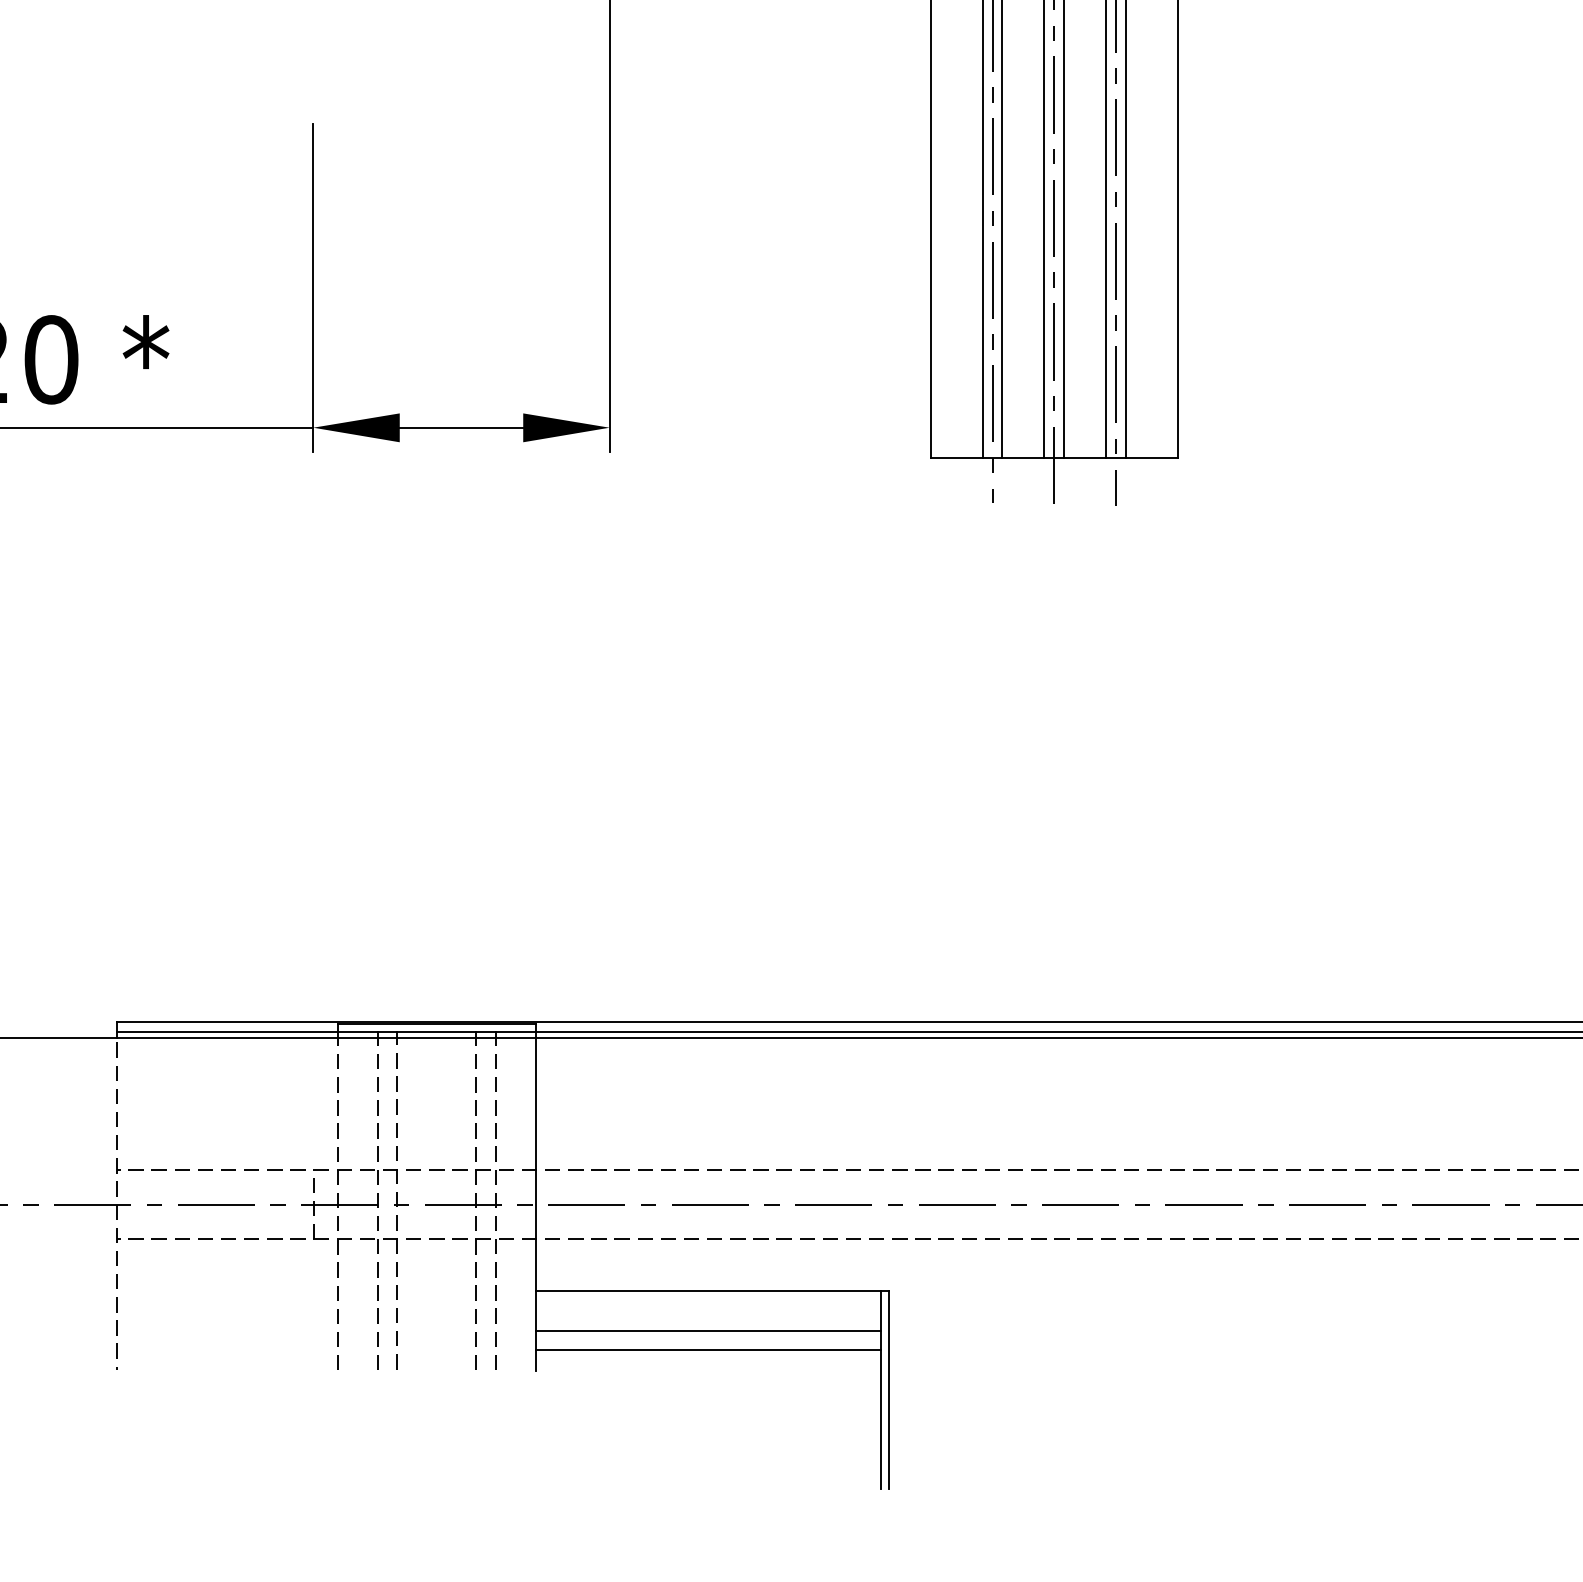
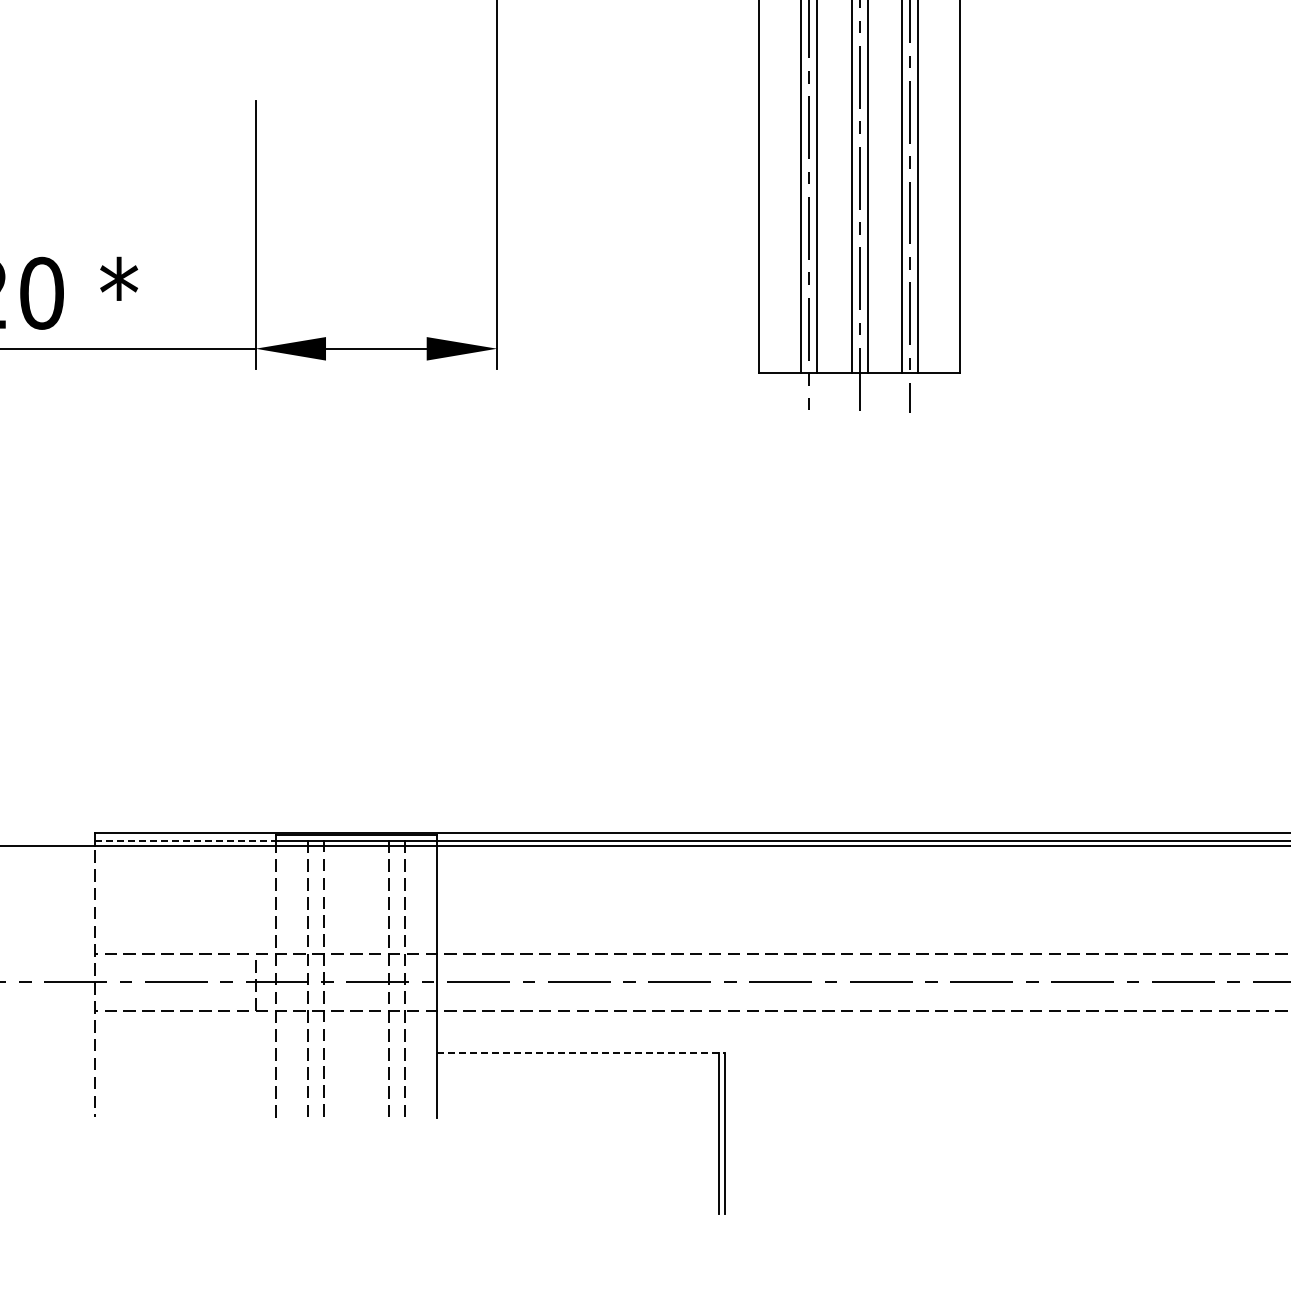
line: (227, 1031) -> (185, 841), solid -> dashed
line: (711, 1290) -> (580, 1052), solid -> dashed
line: (708, 1331) -> (577, 1085), removed
line: (708, 1350) -> (577, 1101), removed

